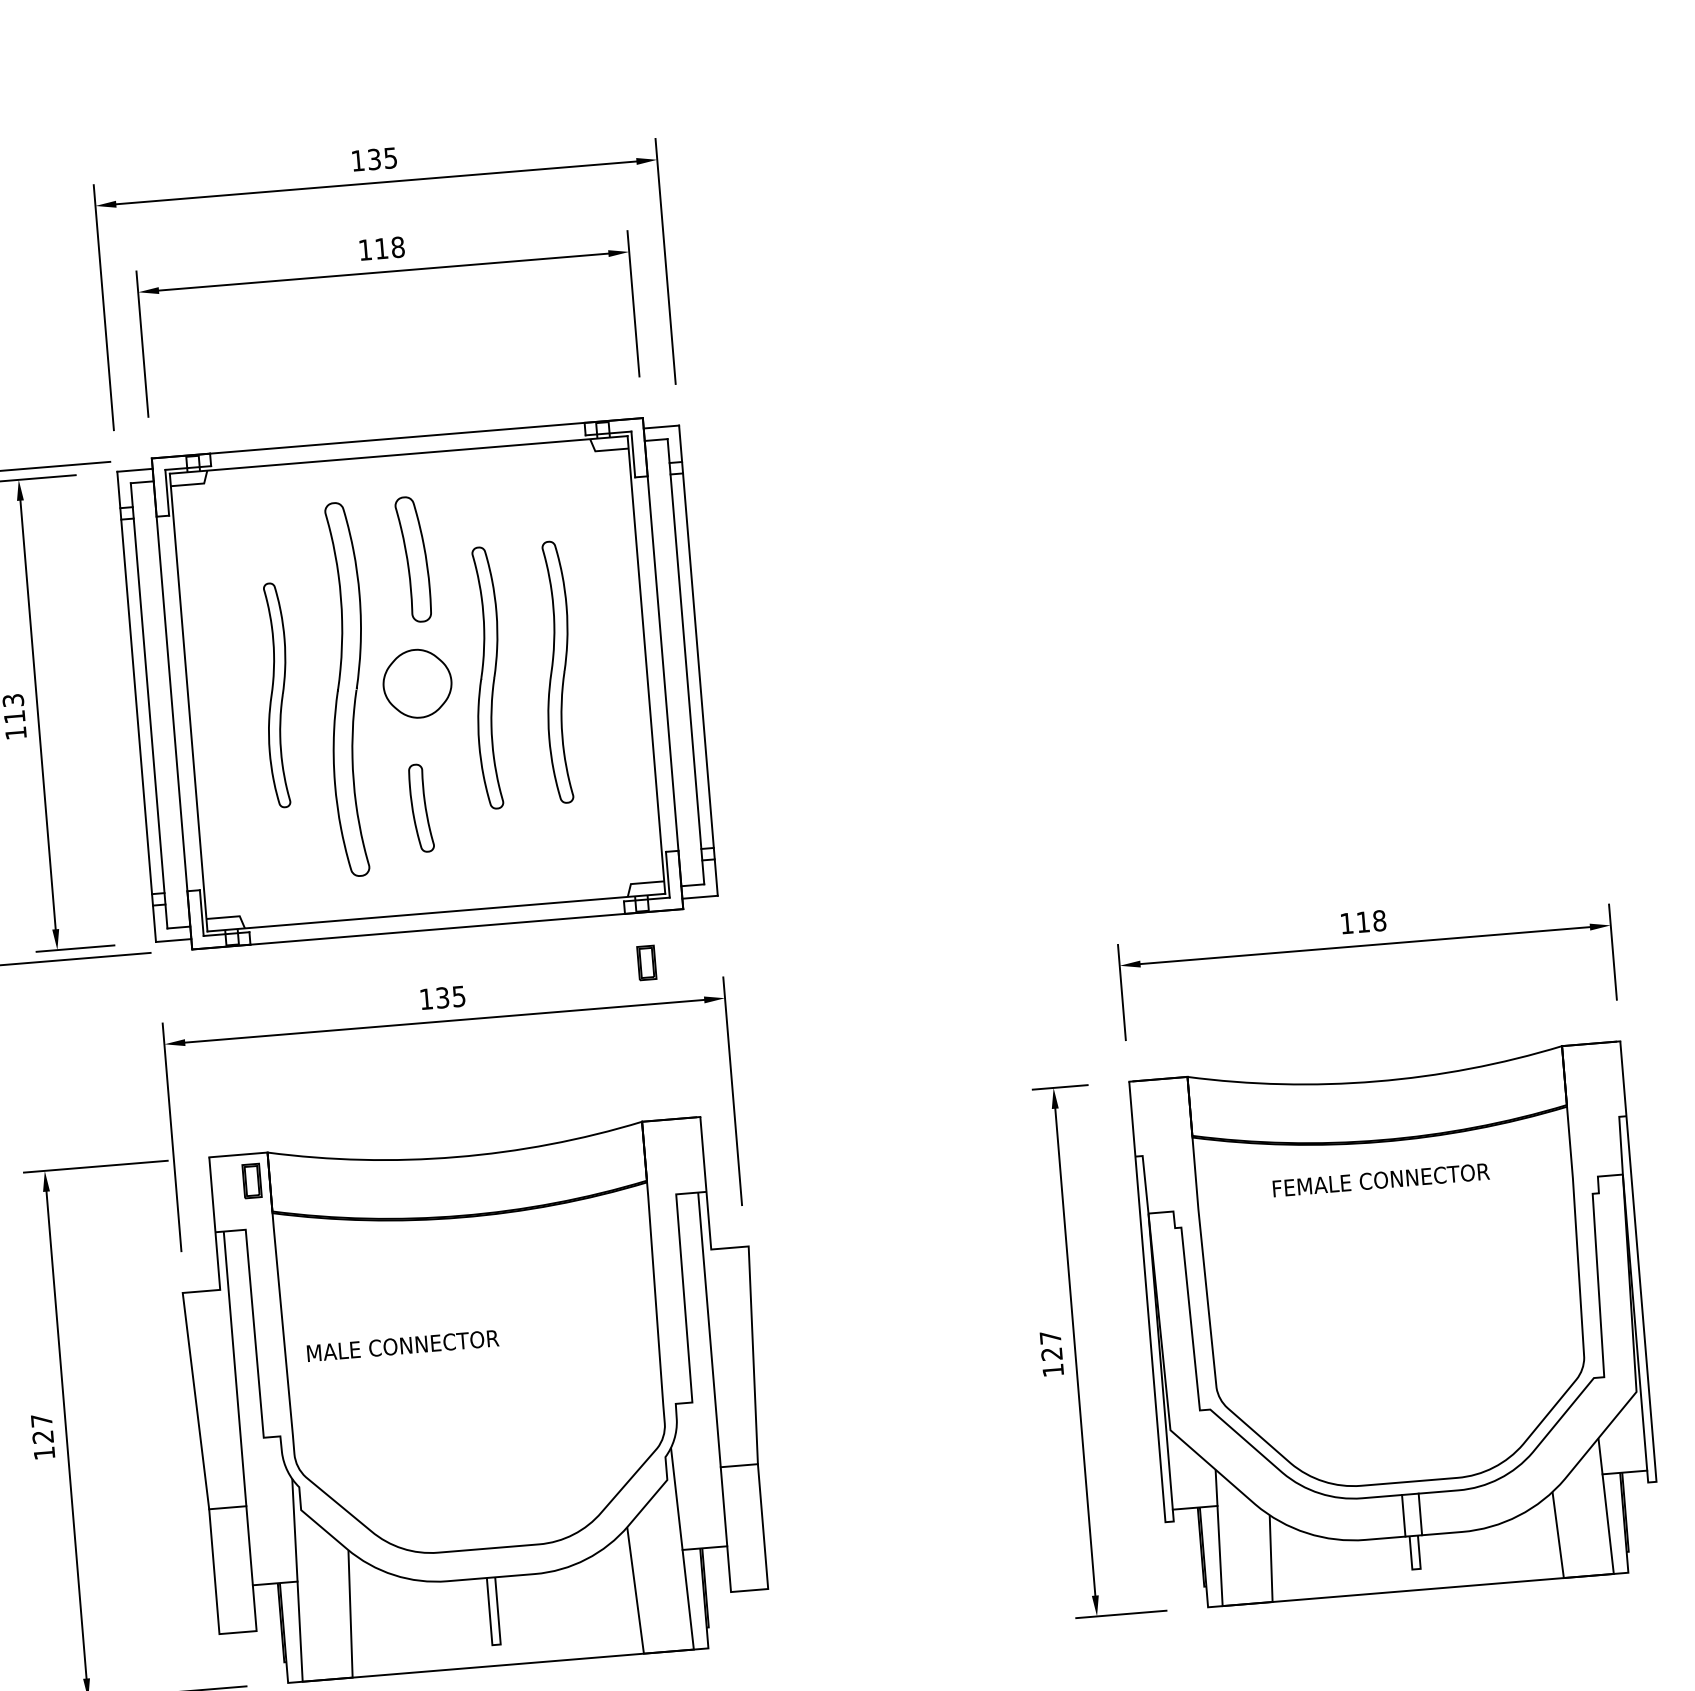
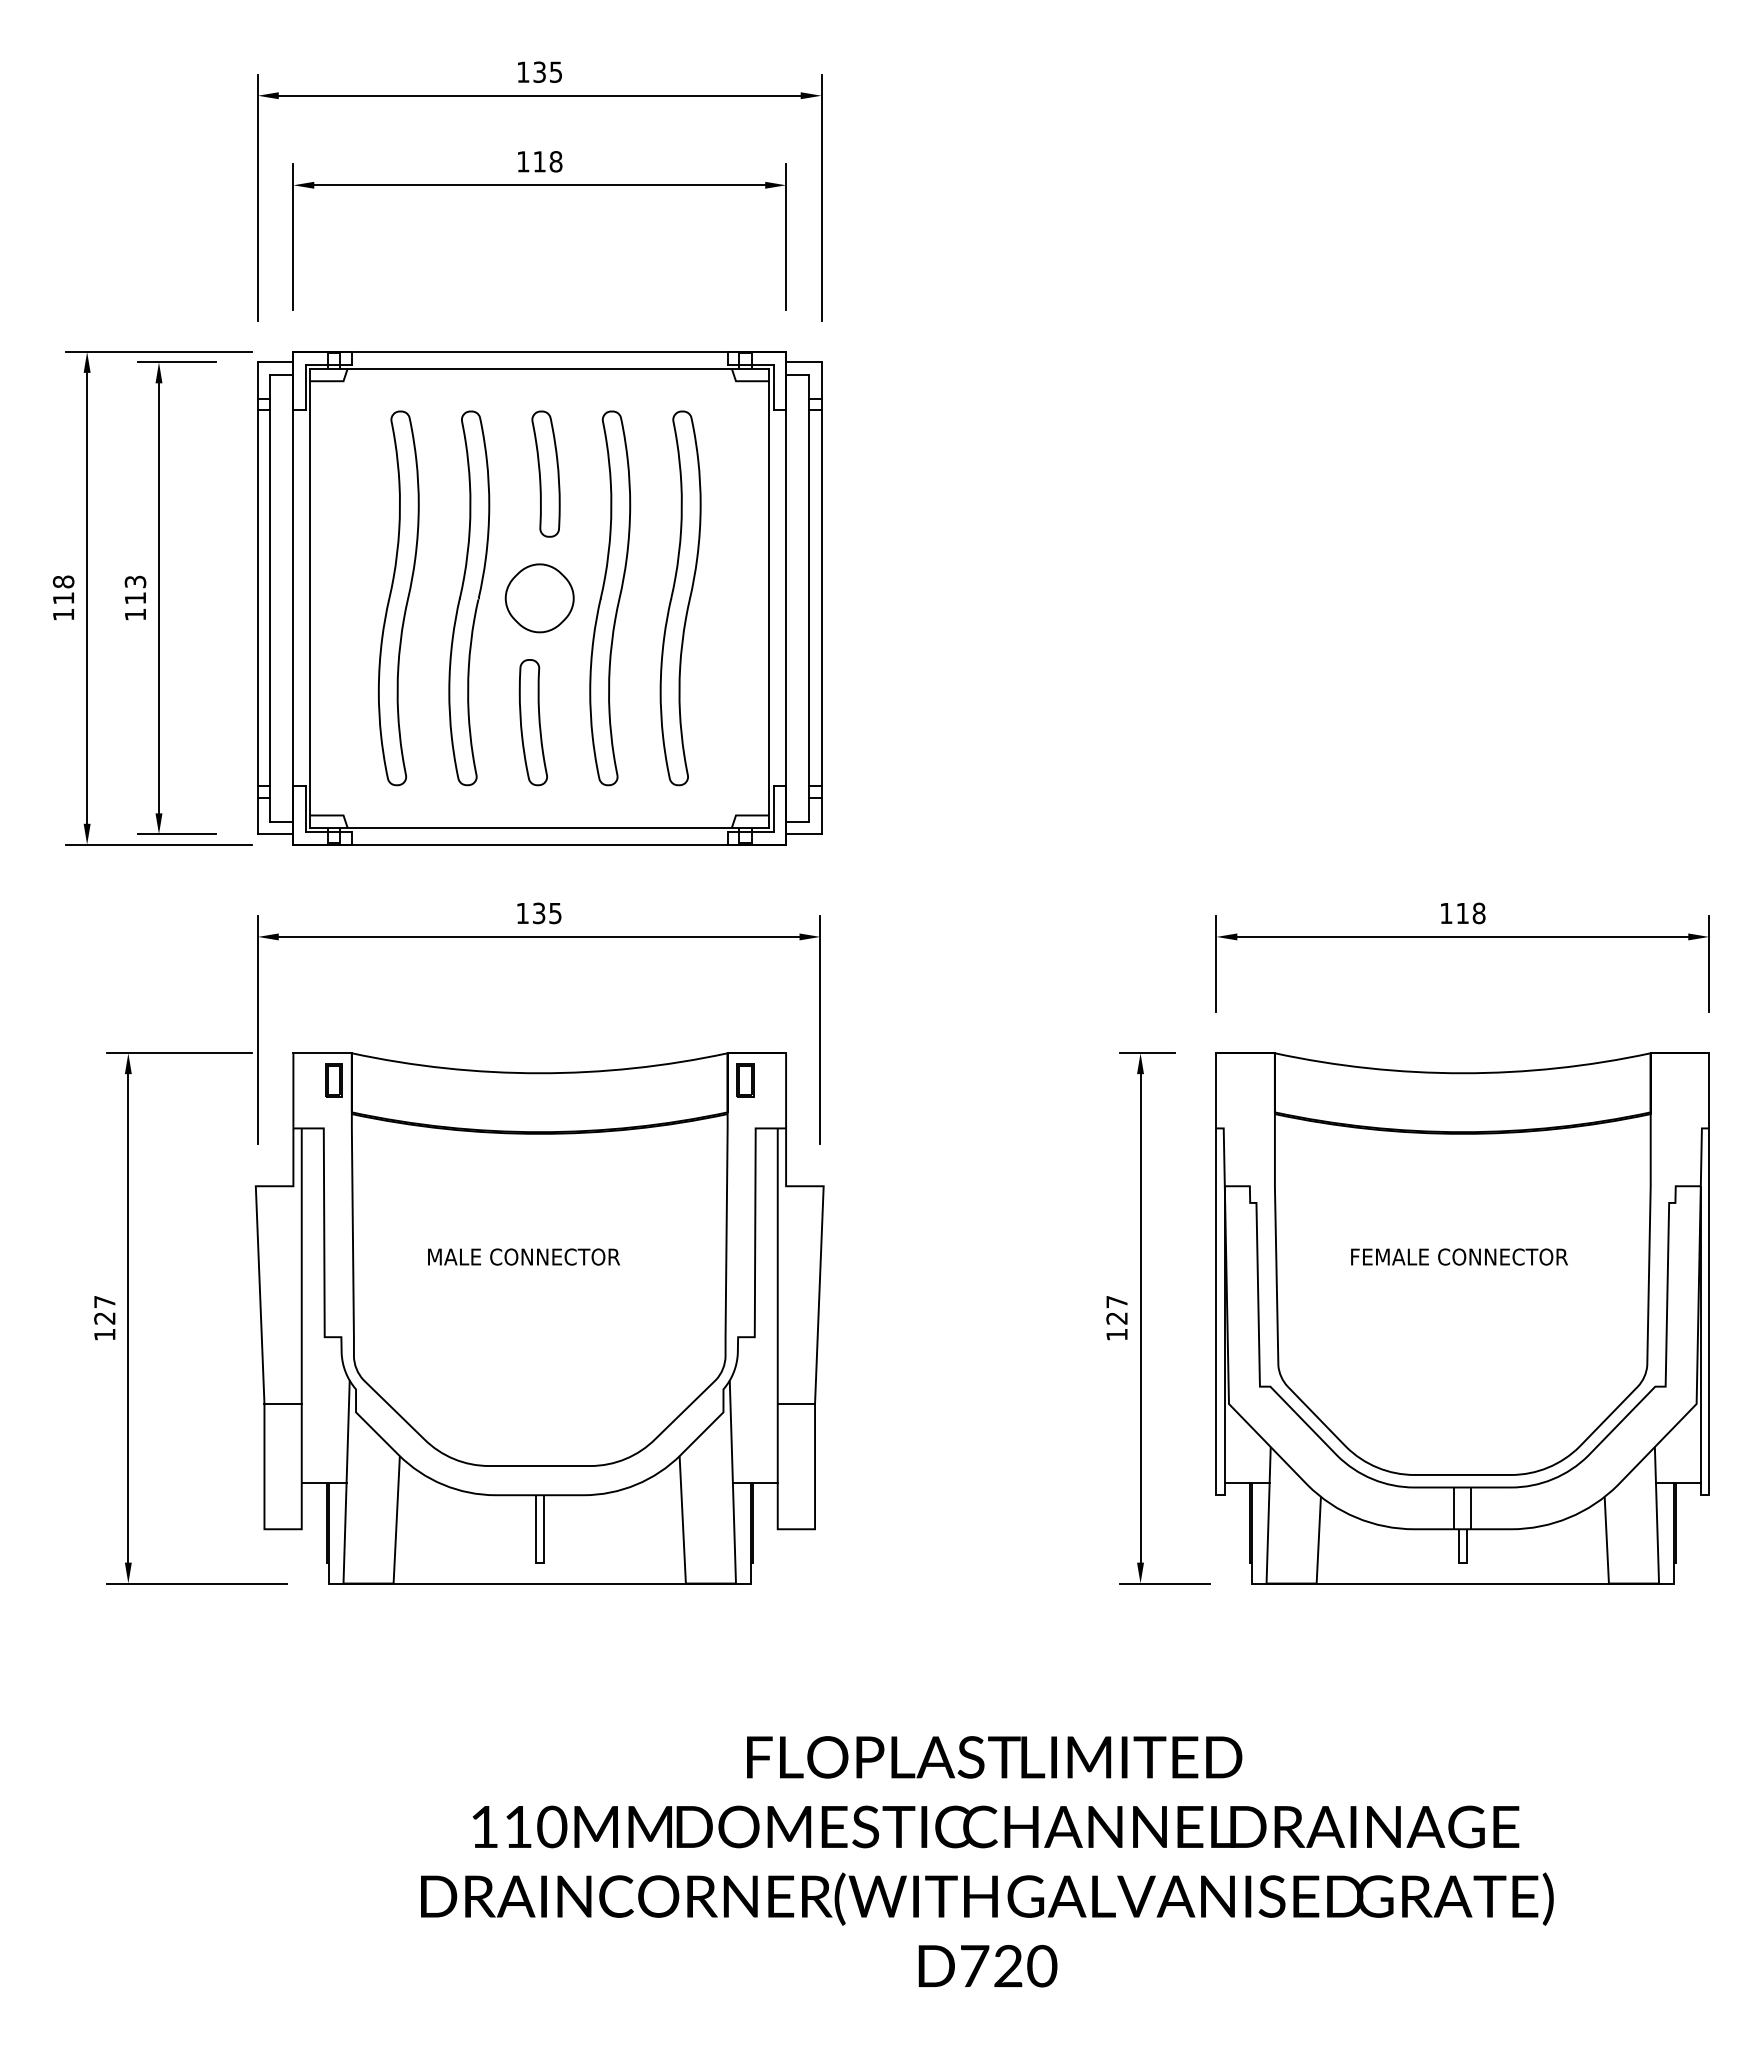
part: (557, 672) -> (680, 598), size x1.43
part: (488, 678) -> (610, 598), size x1.43
part: (276, 695) -> (398, 598), size x1.67
part: (420, 808) -> (532, 722), size x1.43
part: (646, 963) -> (745, 1080), moved
text: (1381, 1179) -> (1459, 1256), moved
text: (402, 1345) -> (523, 1256), moved

